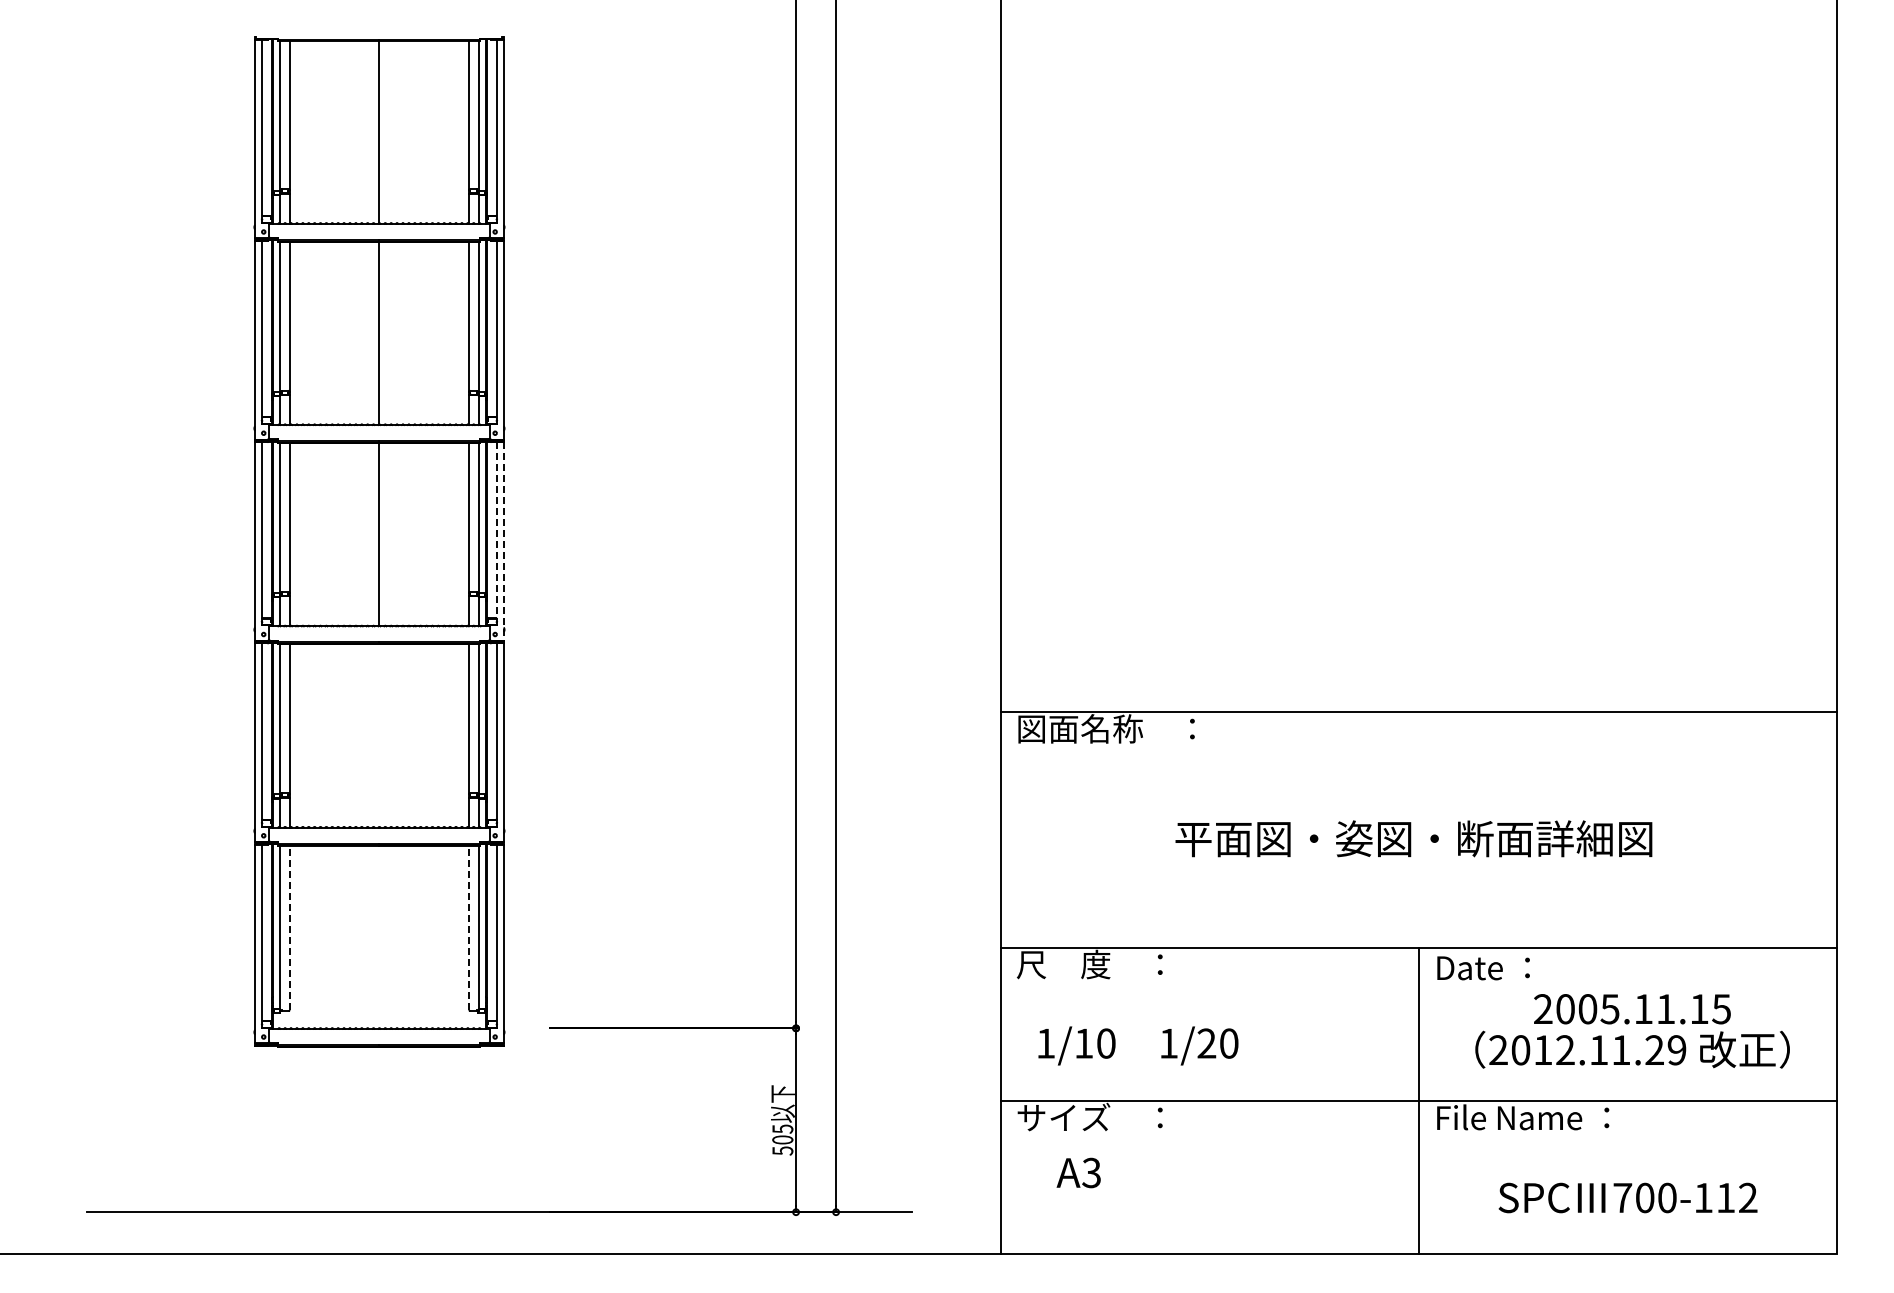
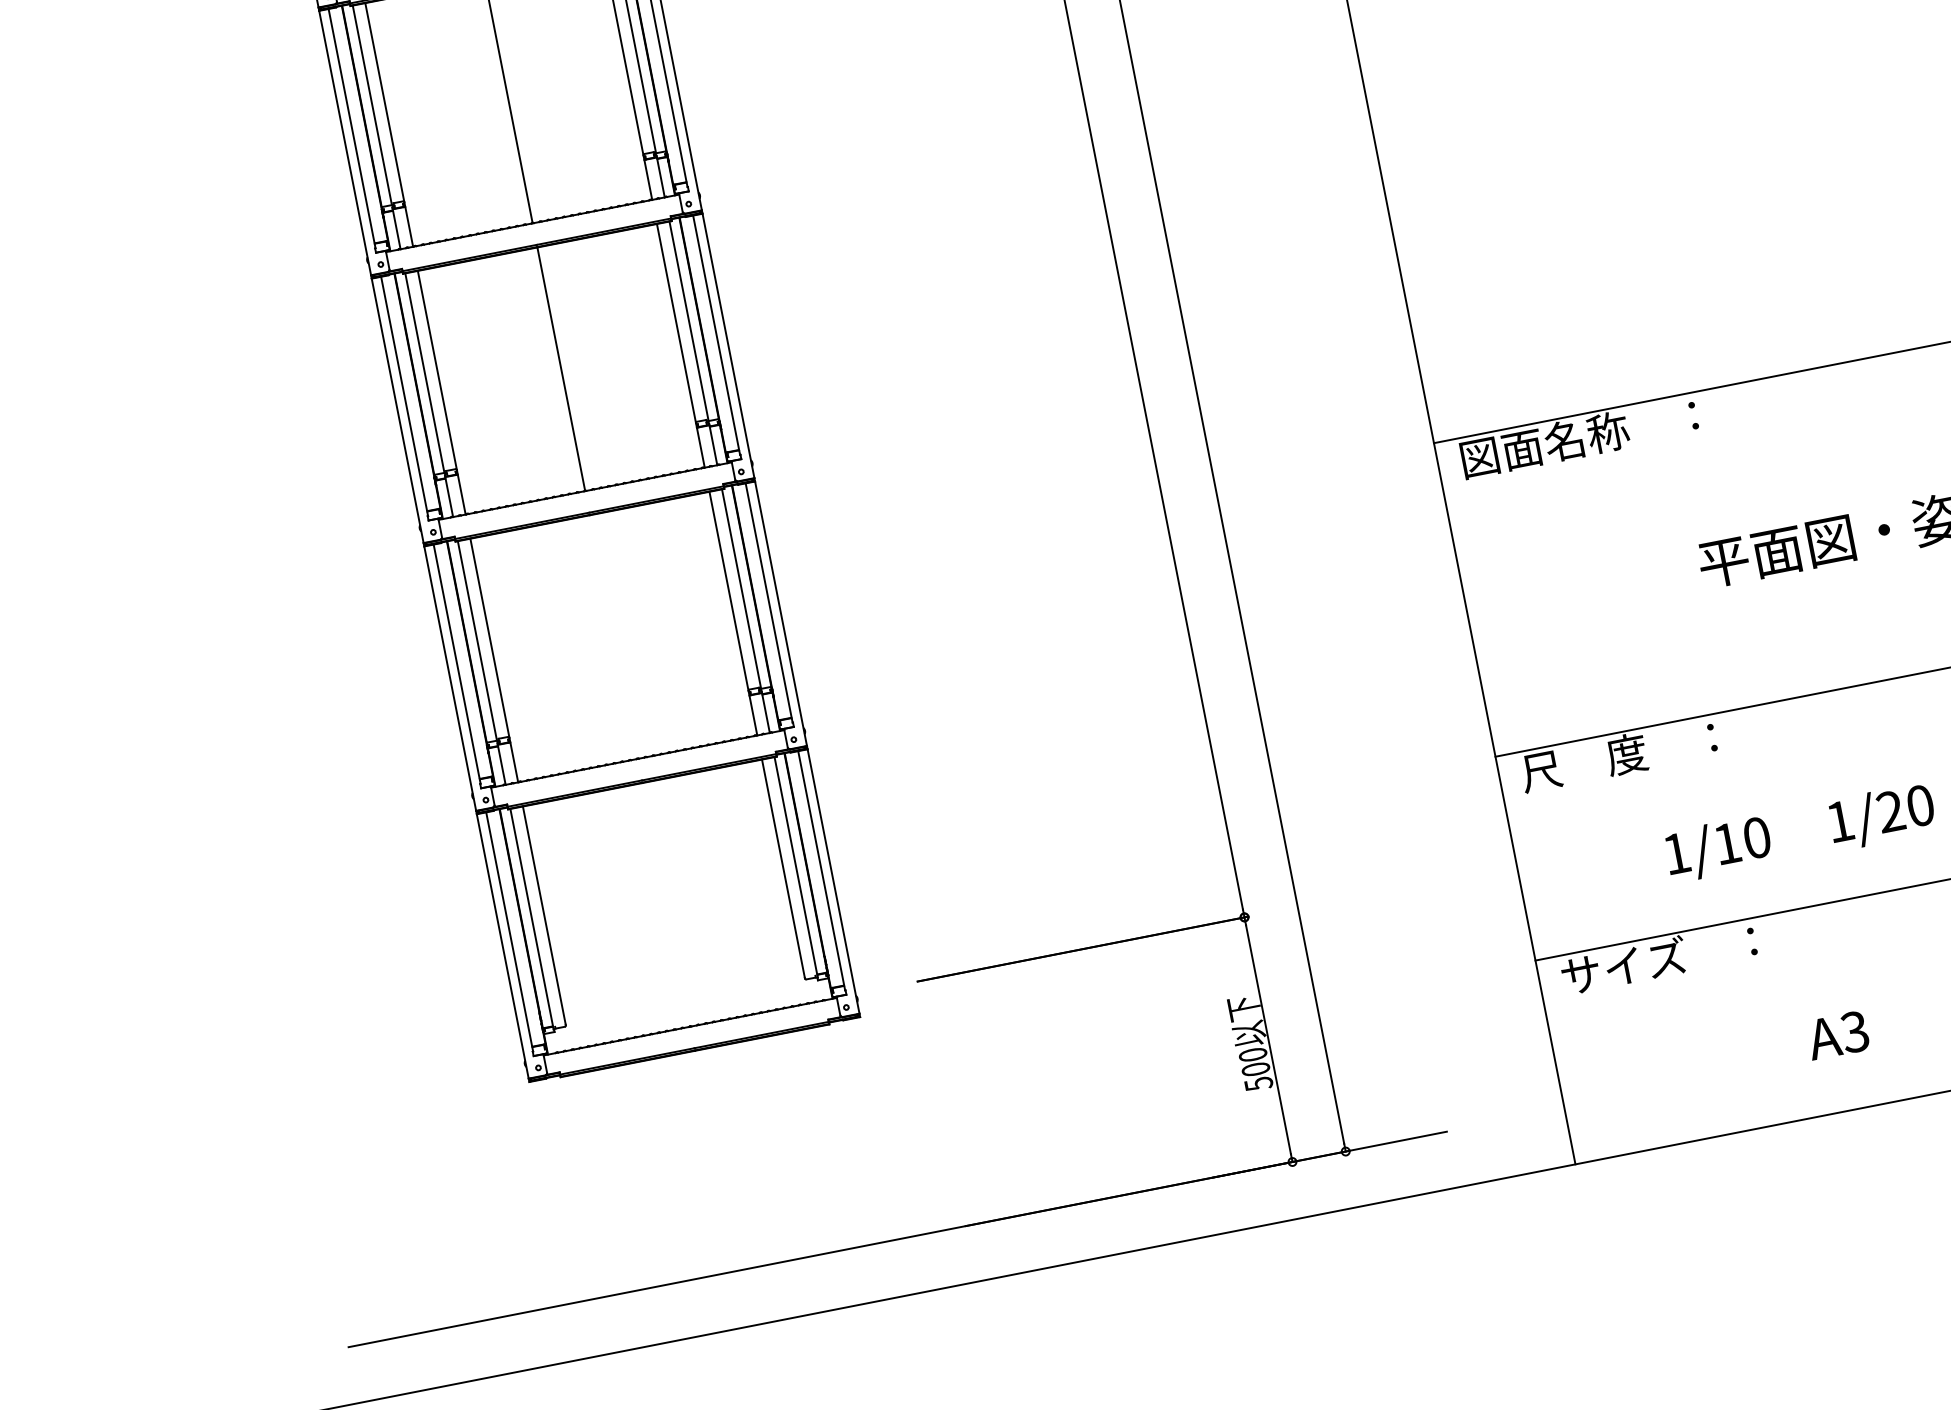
line: (496, 529) -> (715, 331), dashed -> solid
line: (503, 542) -> (728, 347), dashed -> solid
line: (289, 927) -> (544, 915), dashed -> solid
line: (469, 927) -> (783, 868), dashed -> solid
text: (1138, 1045) -> (1800, 832), moved
text: (782, 1128) -> (1252, 1054), 505 -> 500
text: (1078, 1172) -> (1837, 1034), moved

